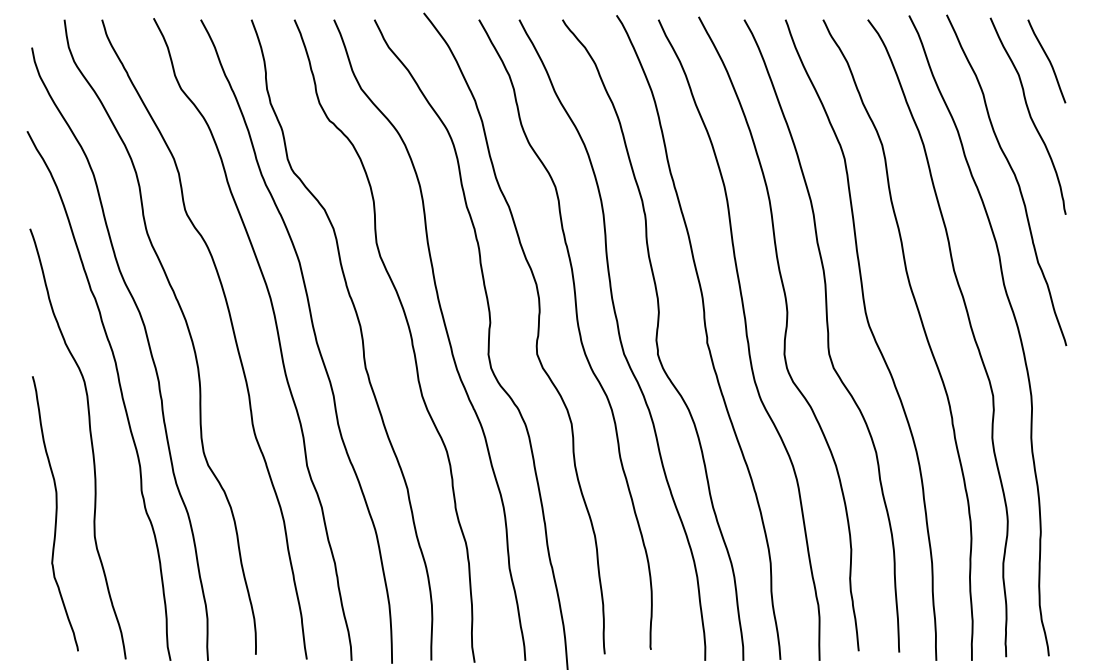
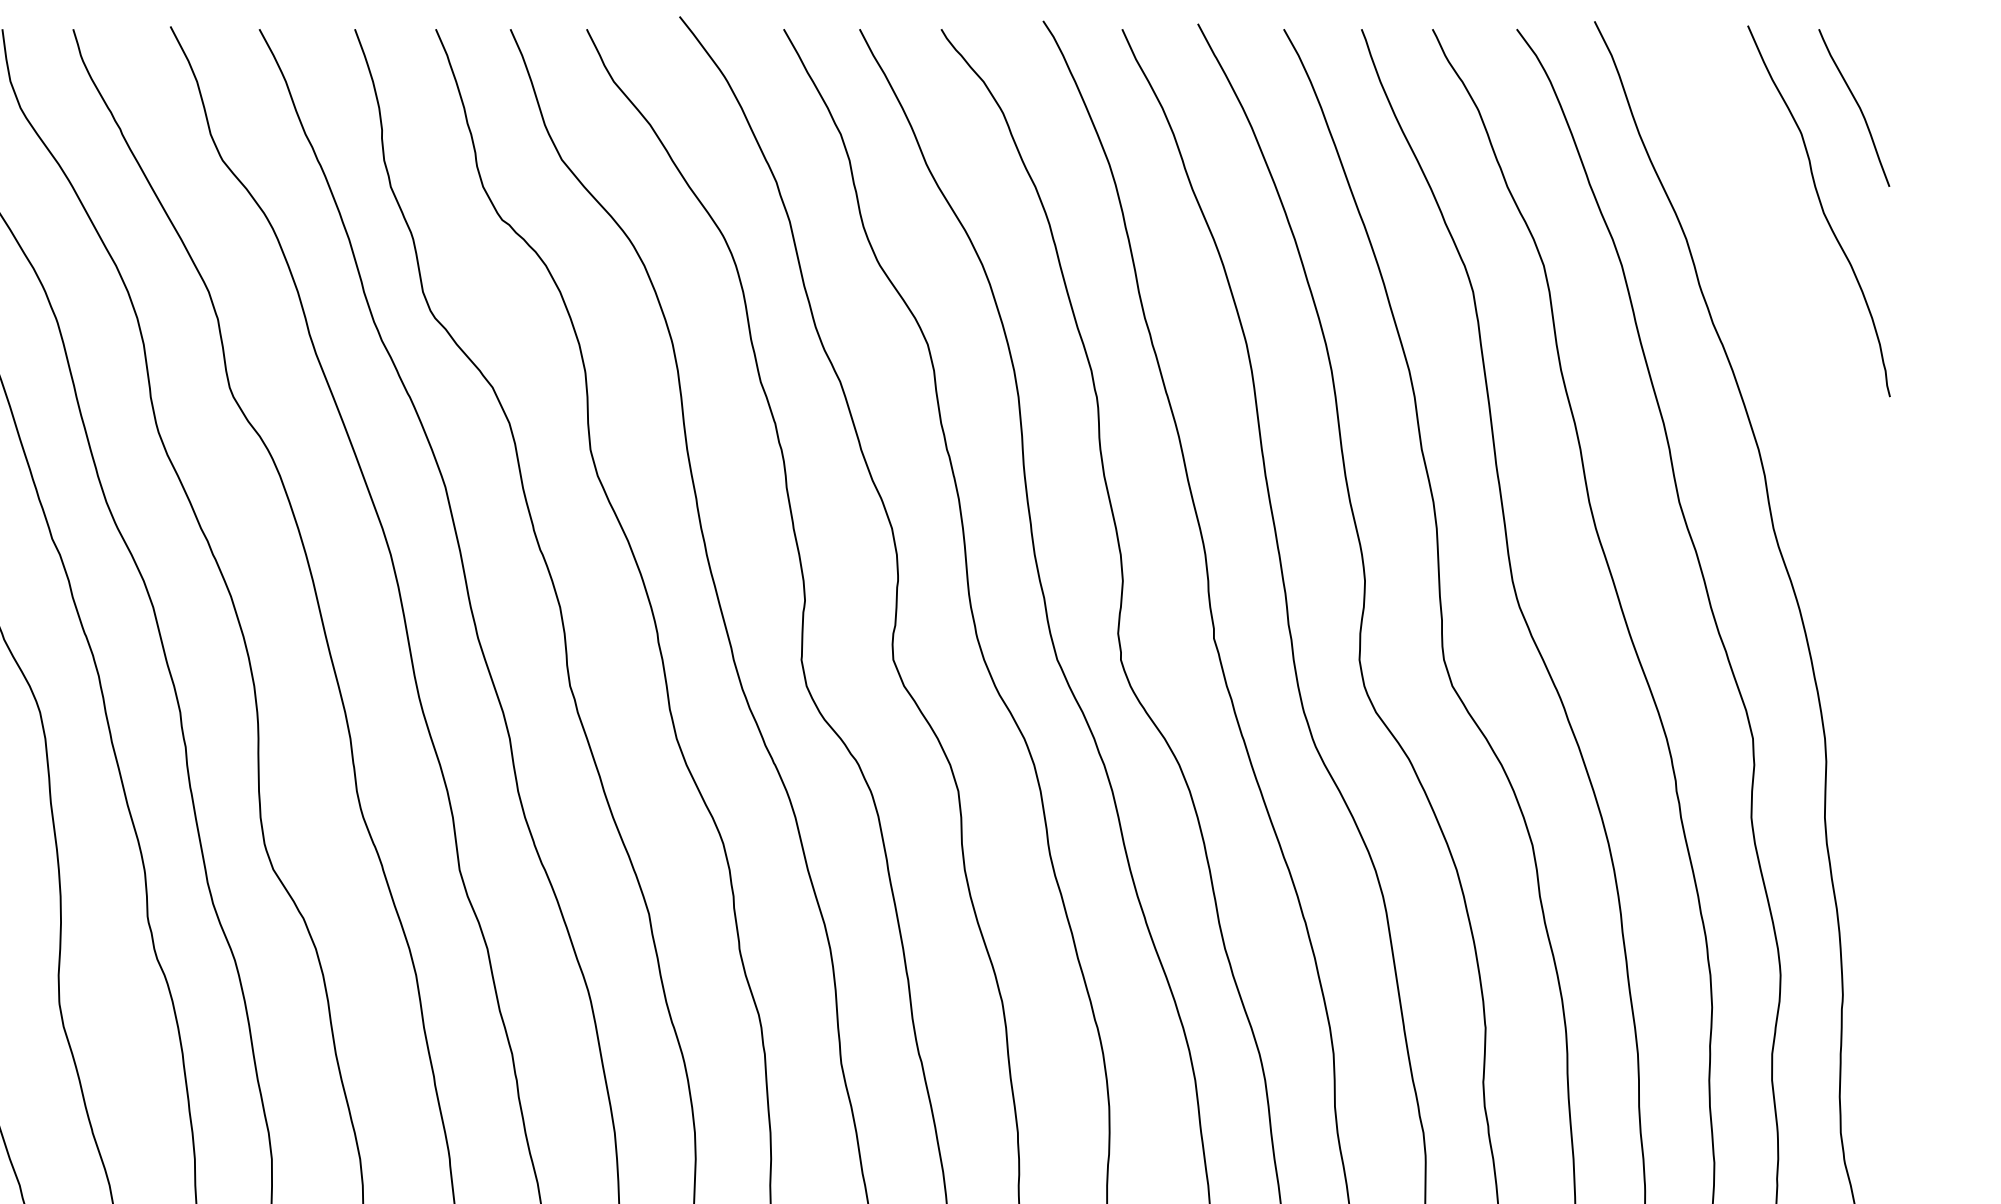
curve: (1014, 177) -> (1793, 326), removed

